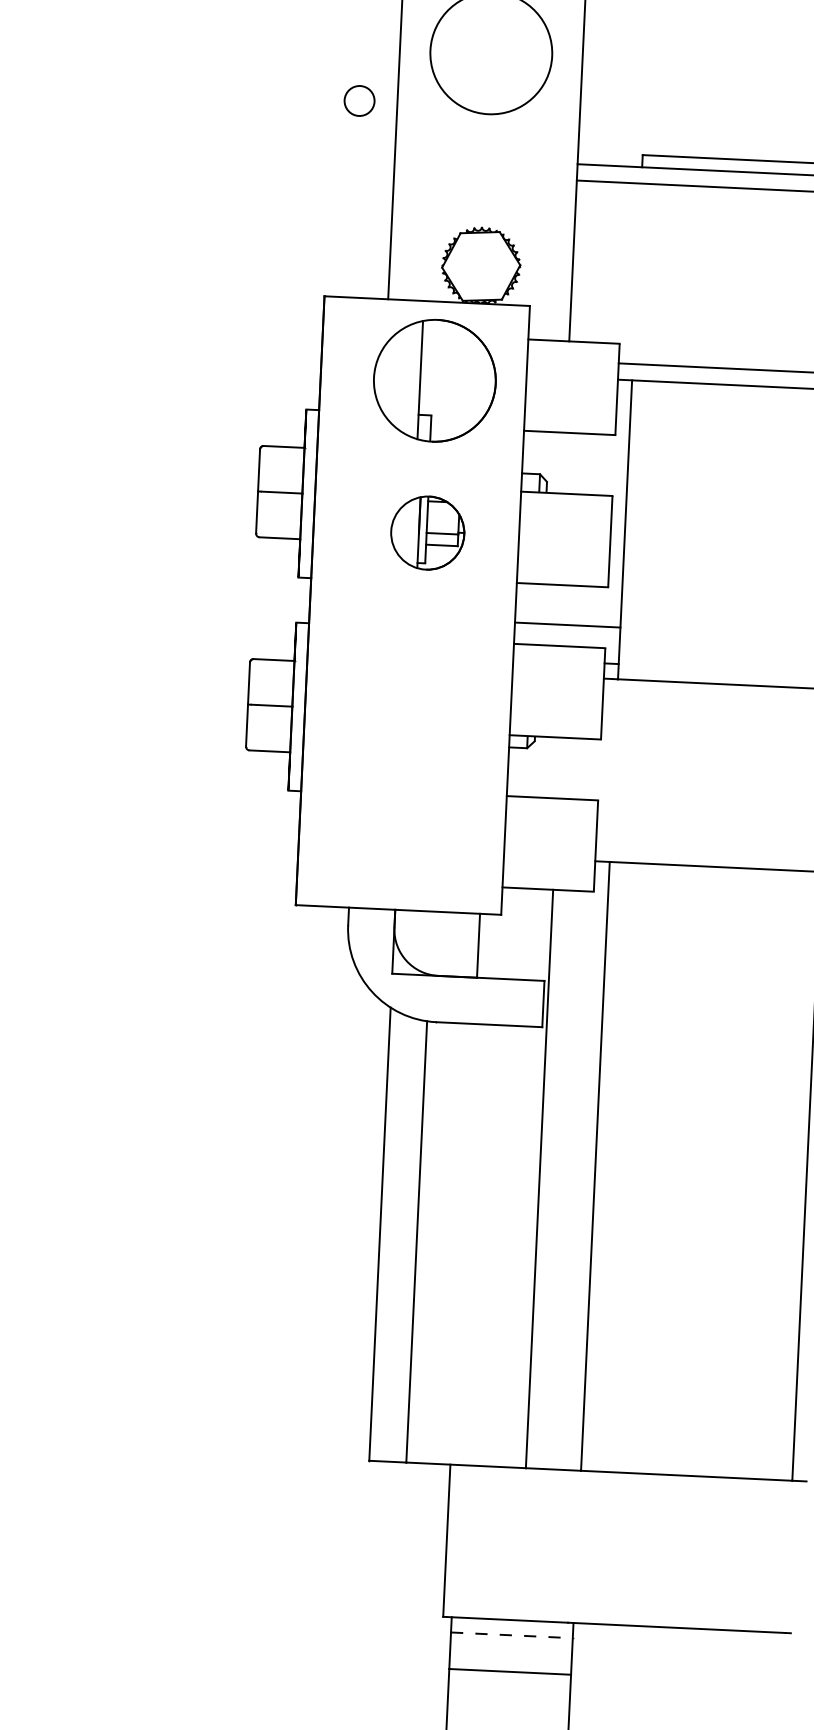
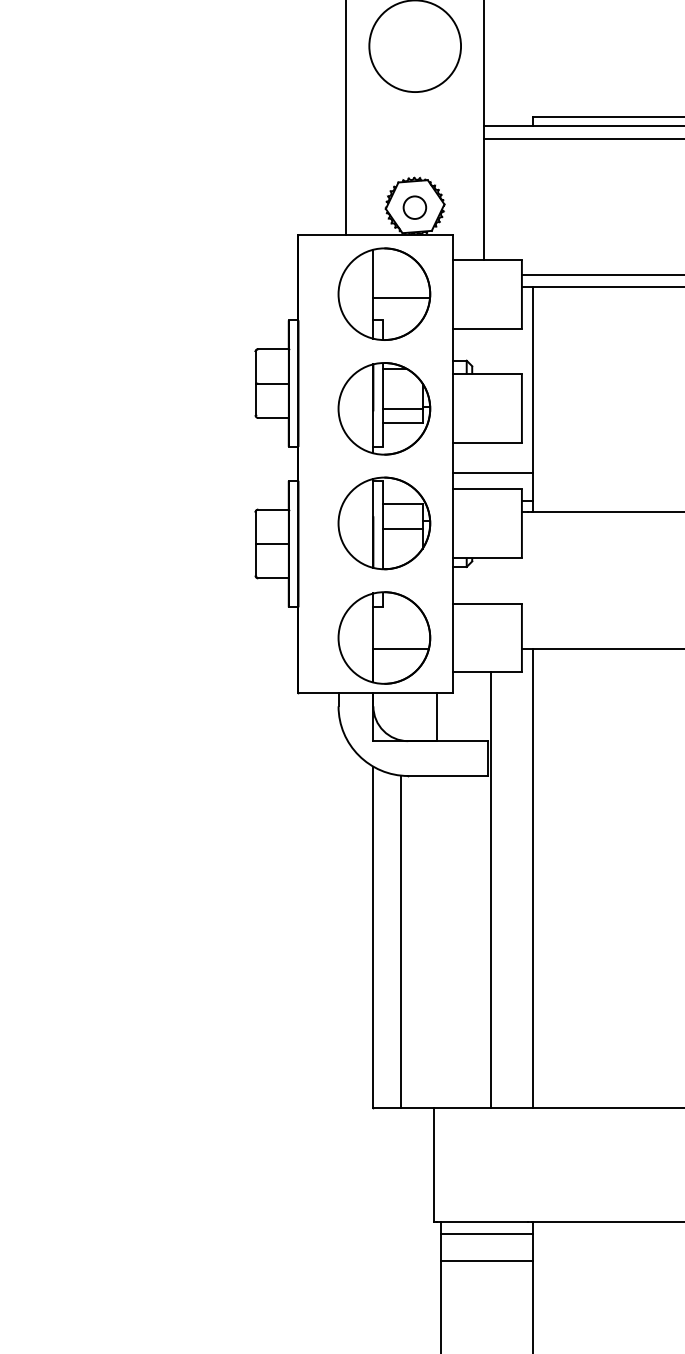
circle: (359, 100) -> (414, 207), moved
line: (457, 387) -> (401, 298), added
part: (427, 532) -> (384, 408), size x1.67
part: (420, 685) -> (384, 523), added
part: (413, 836) -> (384, 637), added
line: (511, 1634) -> (486, 1233), dashed -> solid

